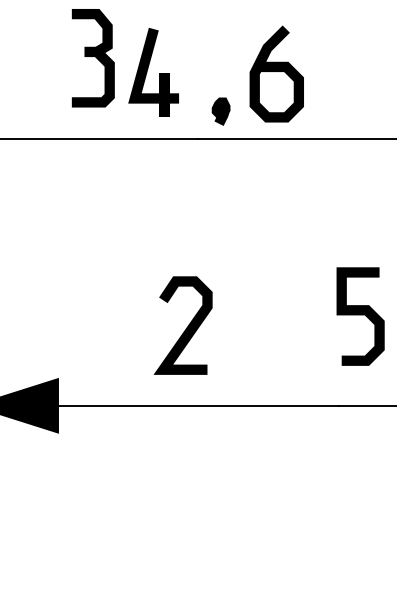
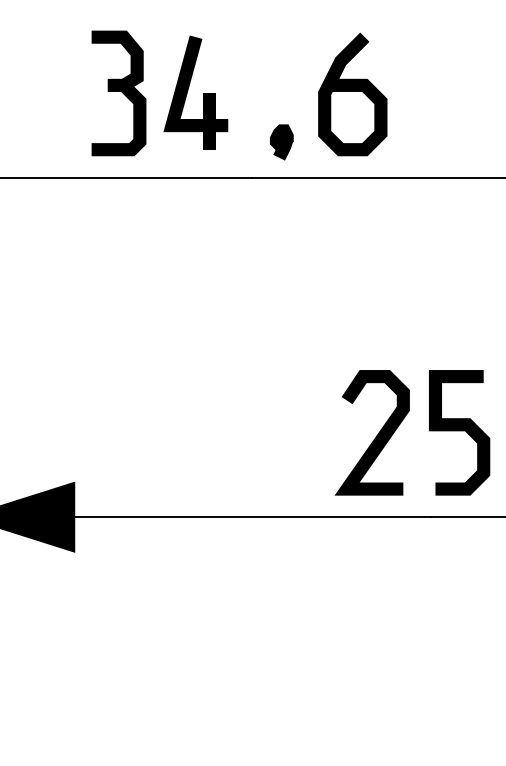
part: (92, 58) -> (117, 93), moved
curve: (360, 315) -> (459, 431), moved
curve: (186, 327) -> (376, 435), moved

